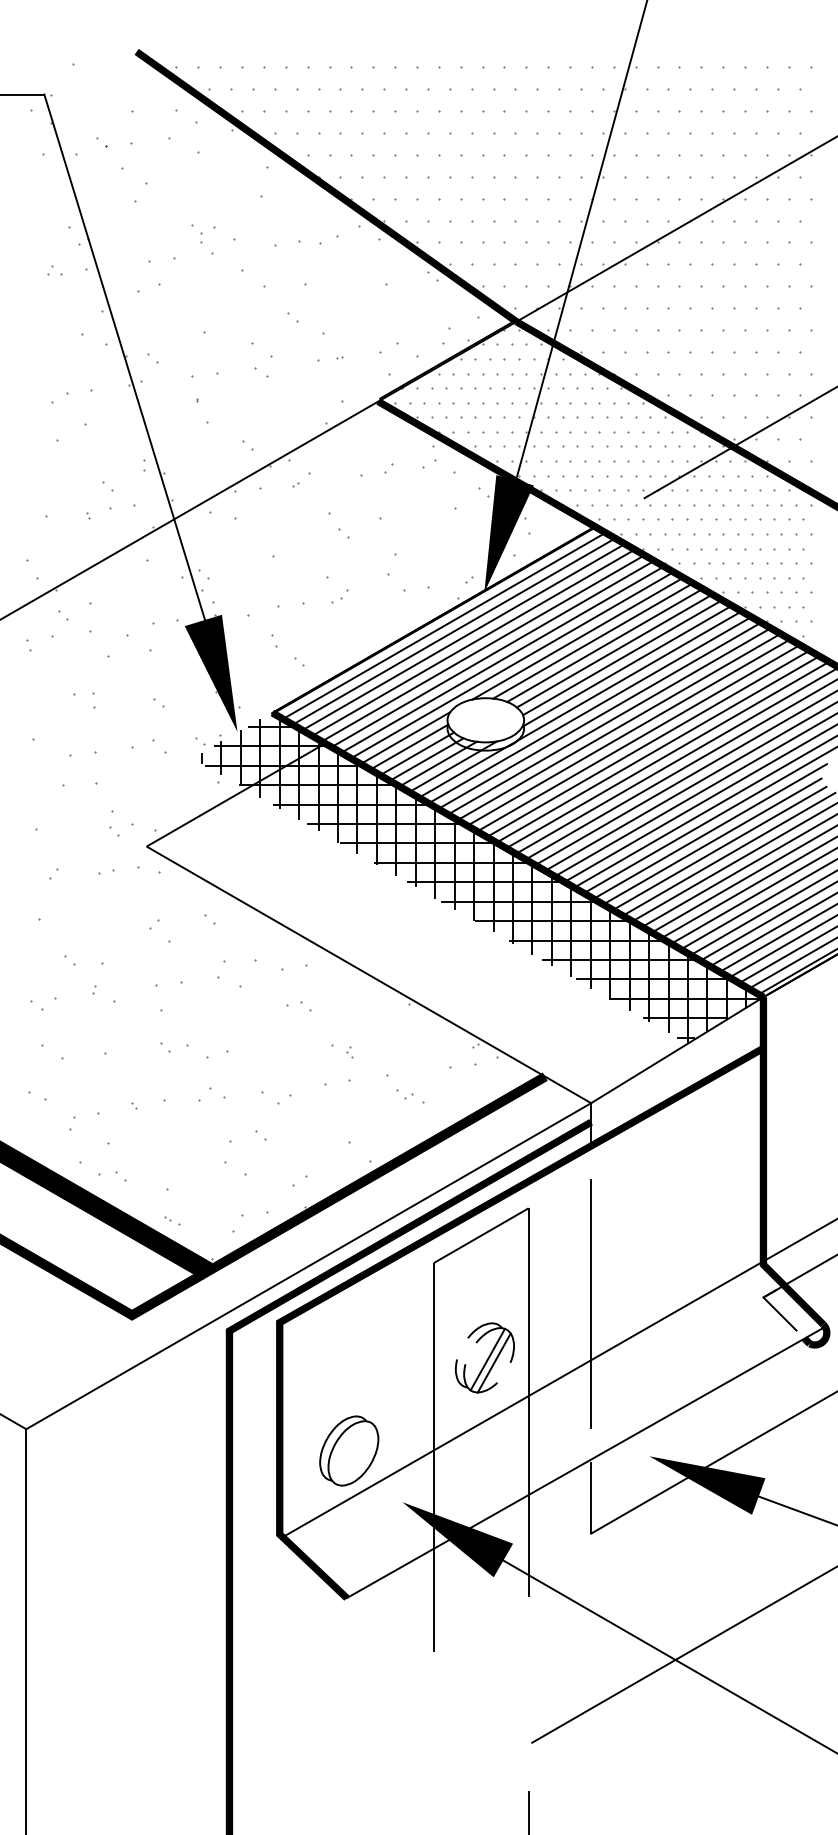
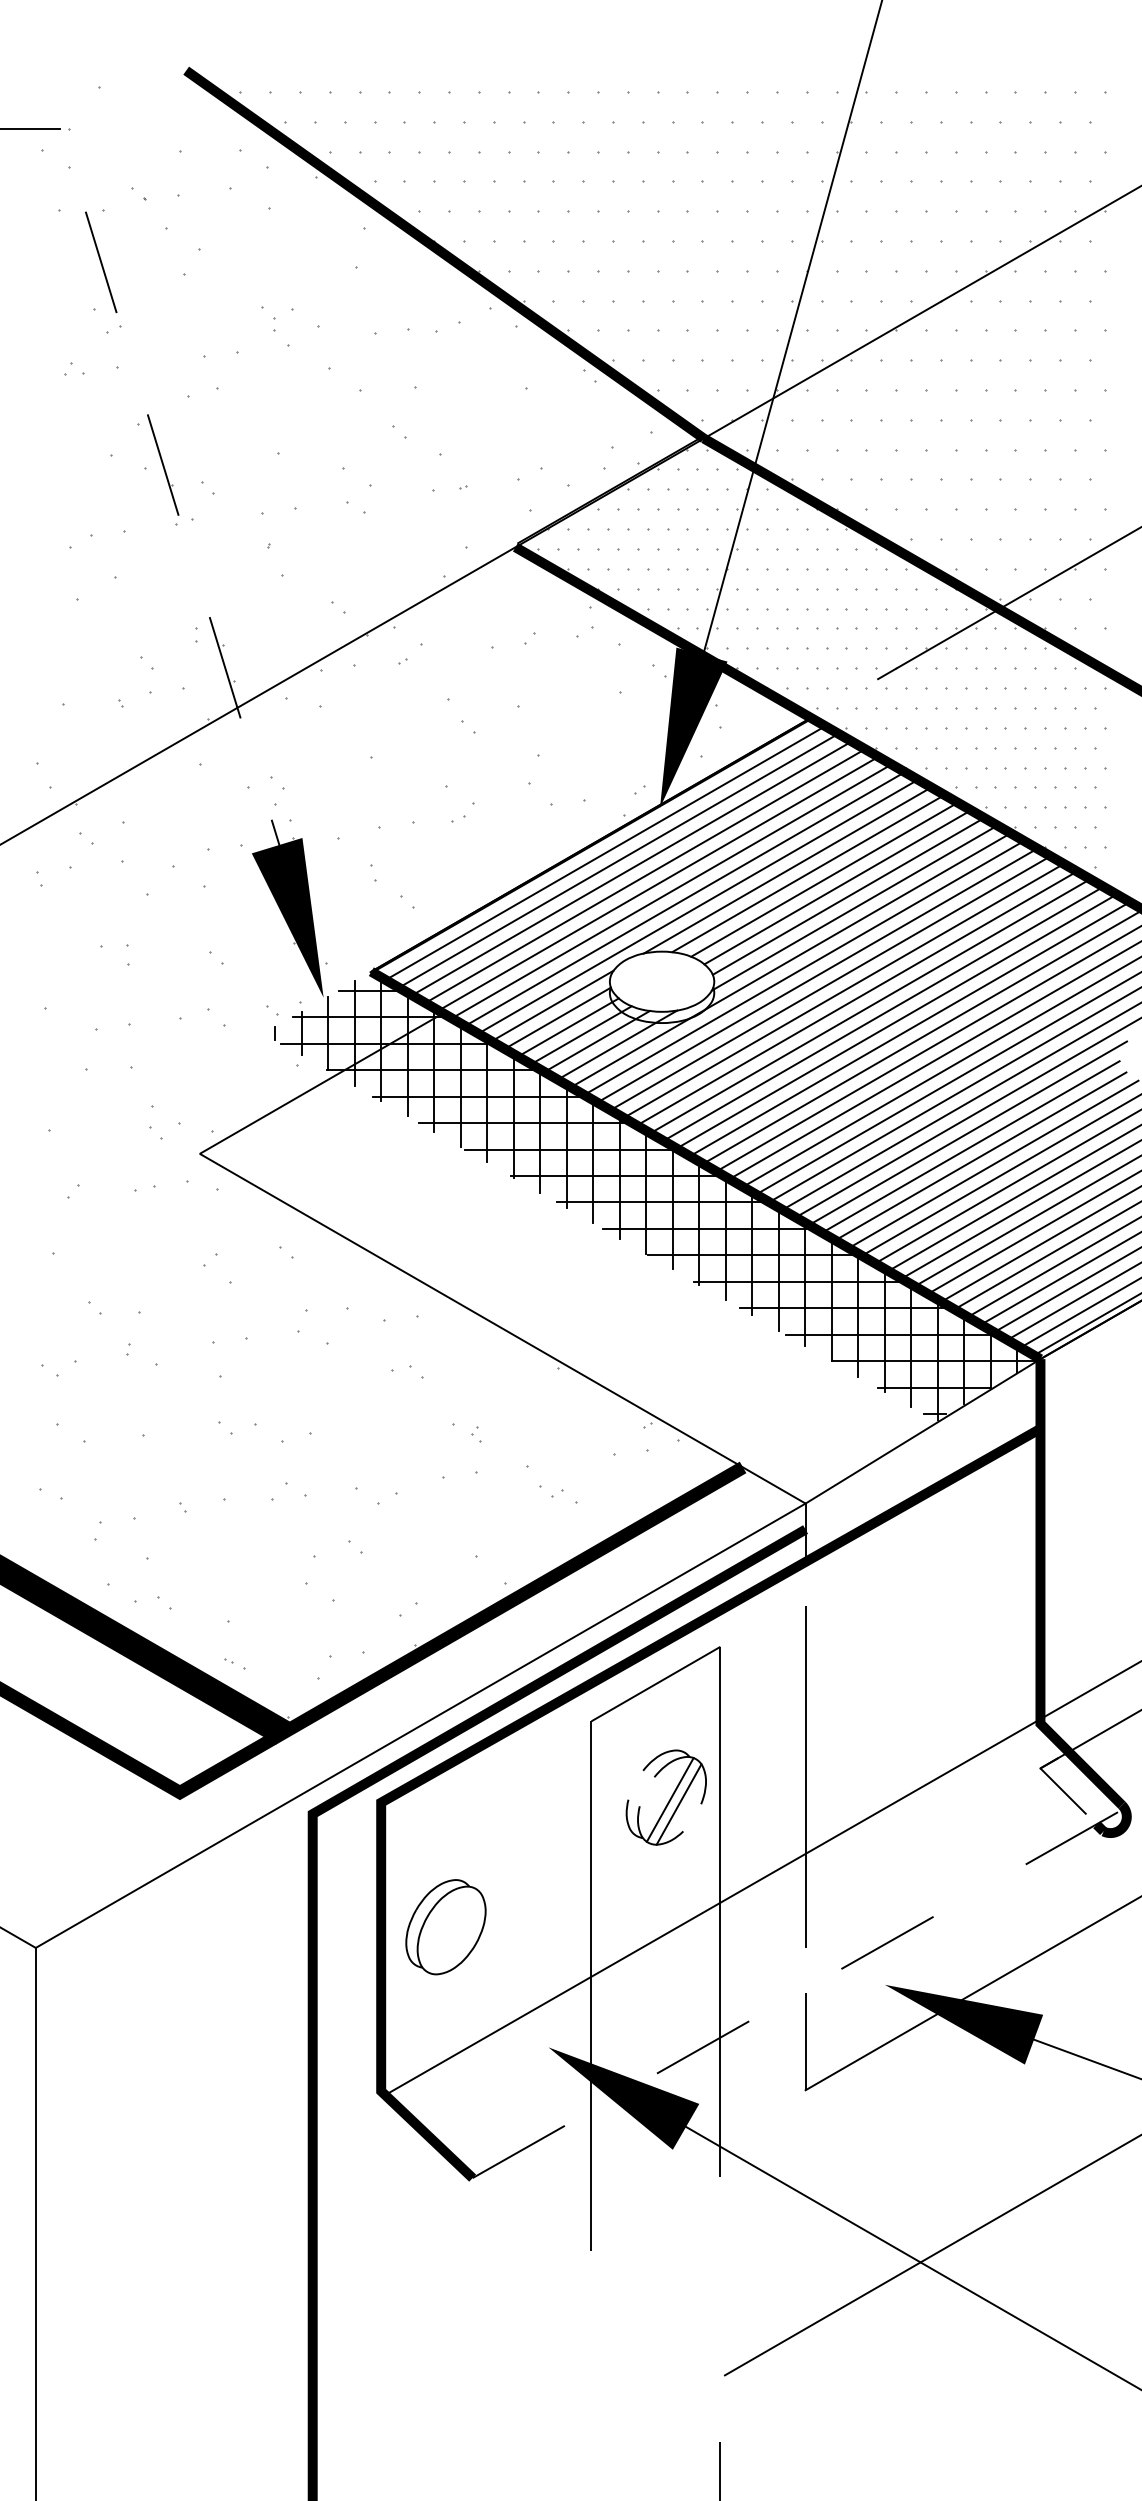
line: (133, 385) -> (181, 525), solid -> dashed
part: (484, 1357) -> (665, 1797), moved
part: (349, 1450) -> (446, 1926), moved
line: (586, 1462) -> (799, 1993), solid -> dashed

